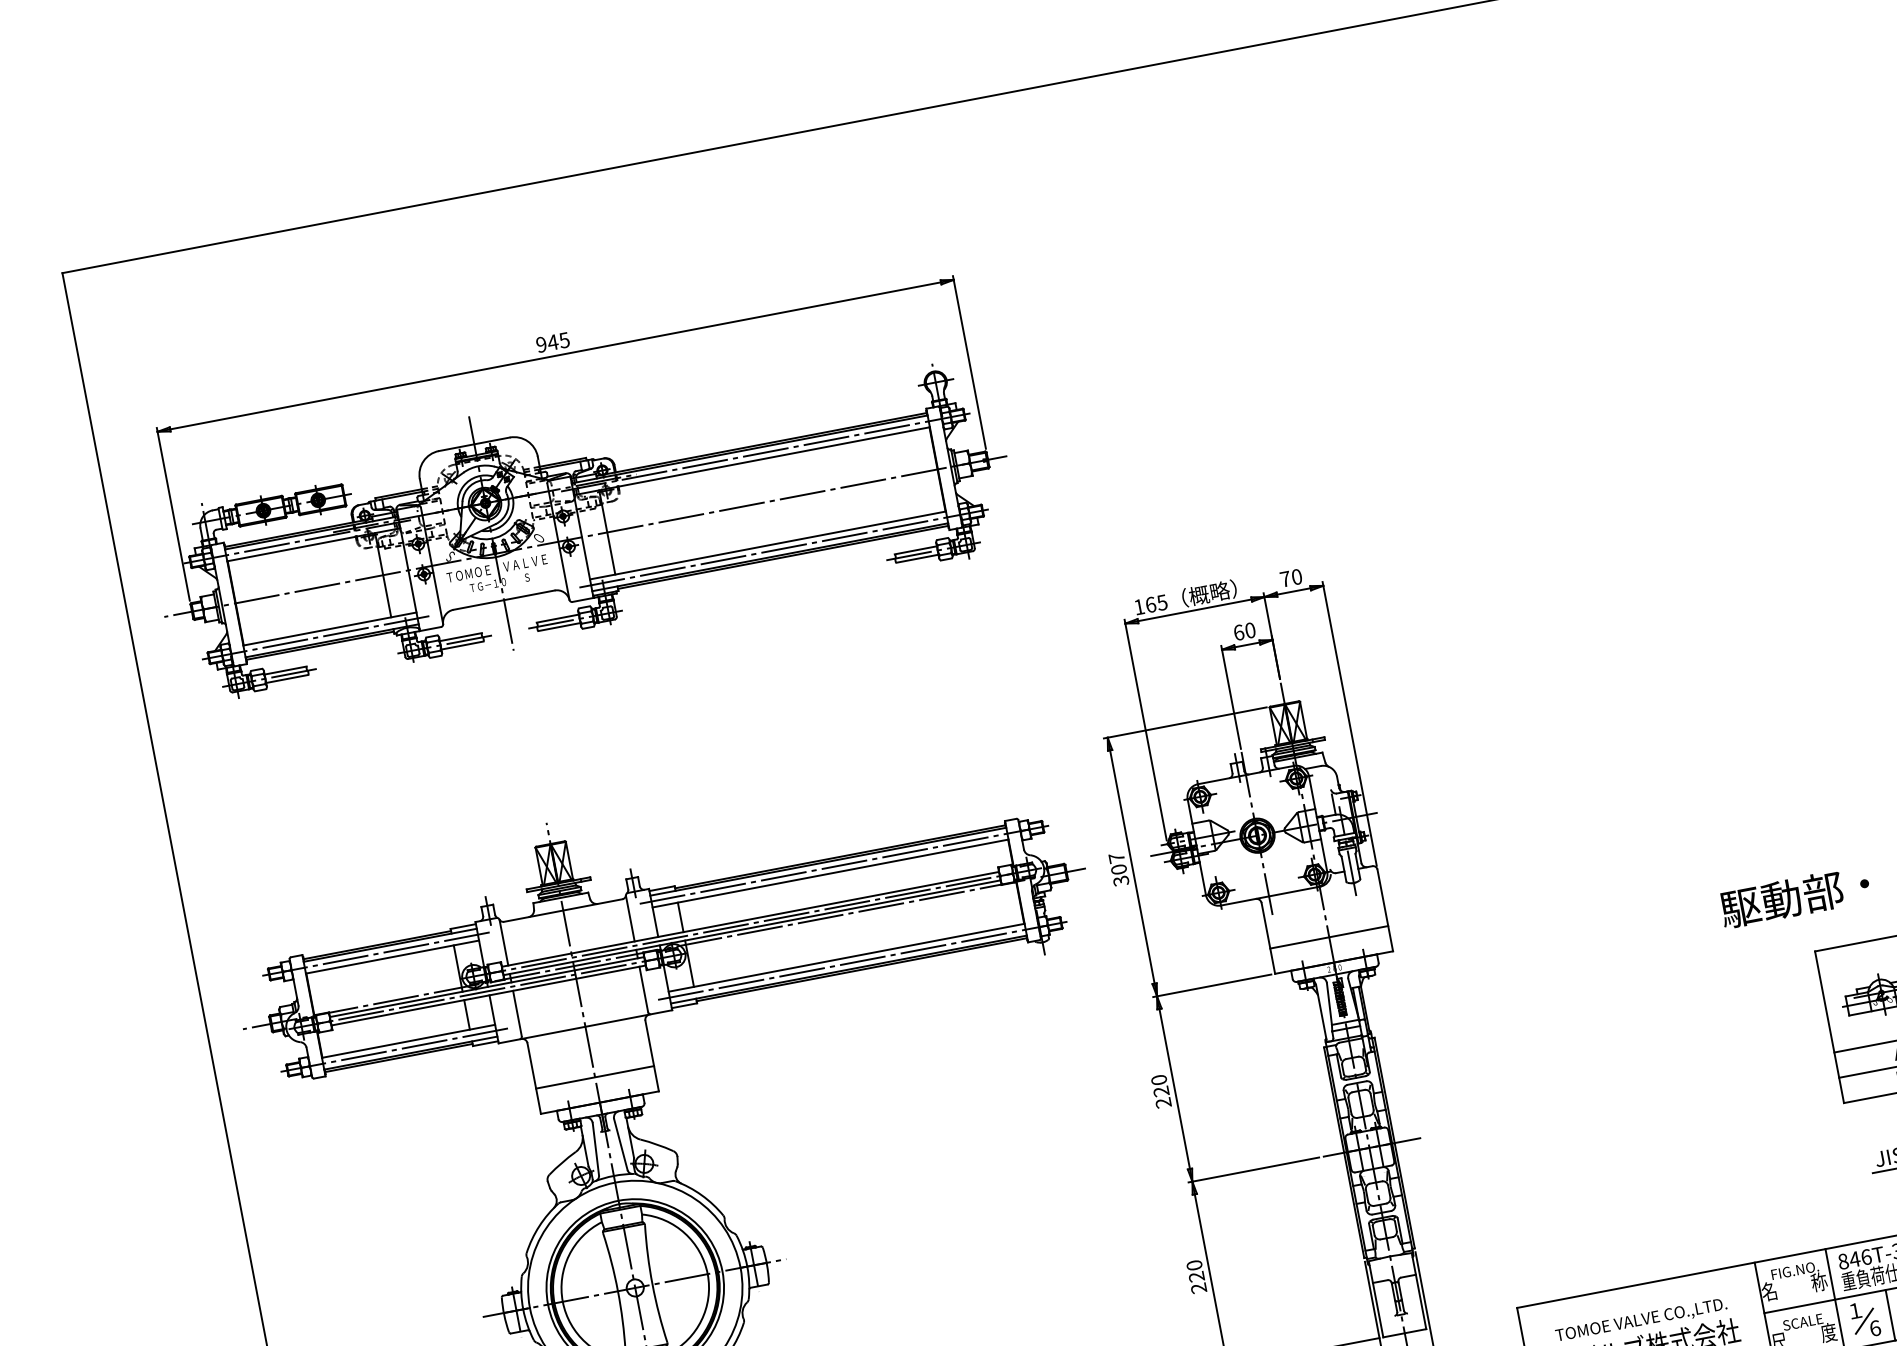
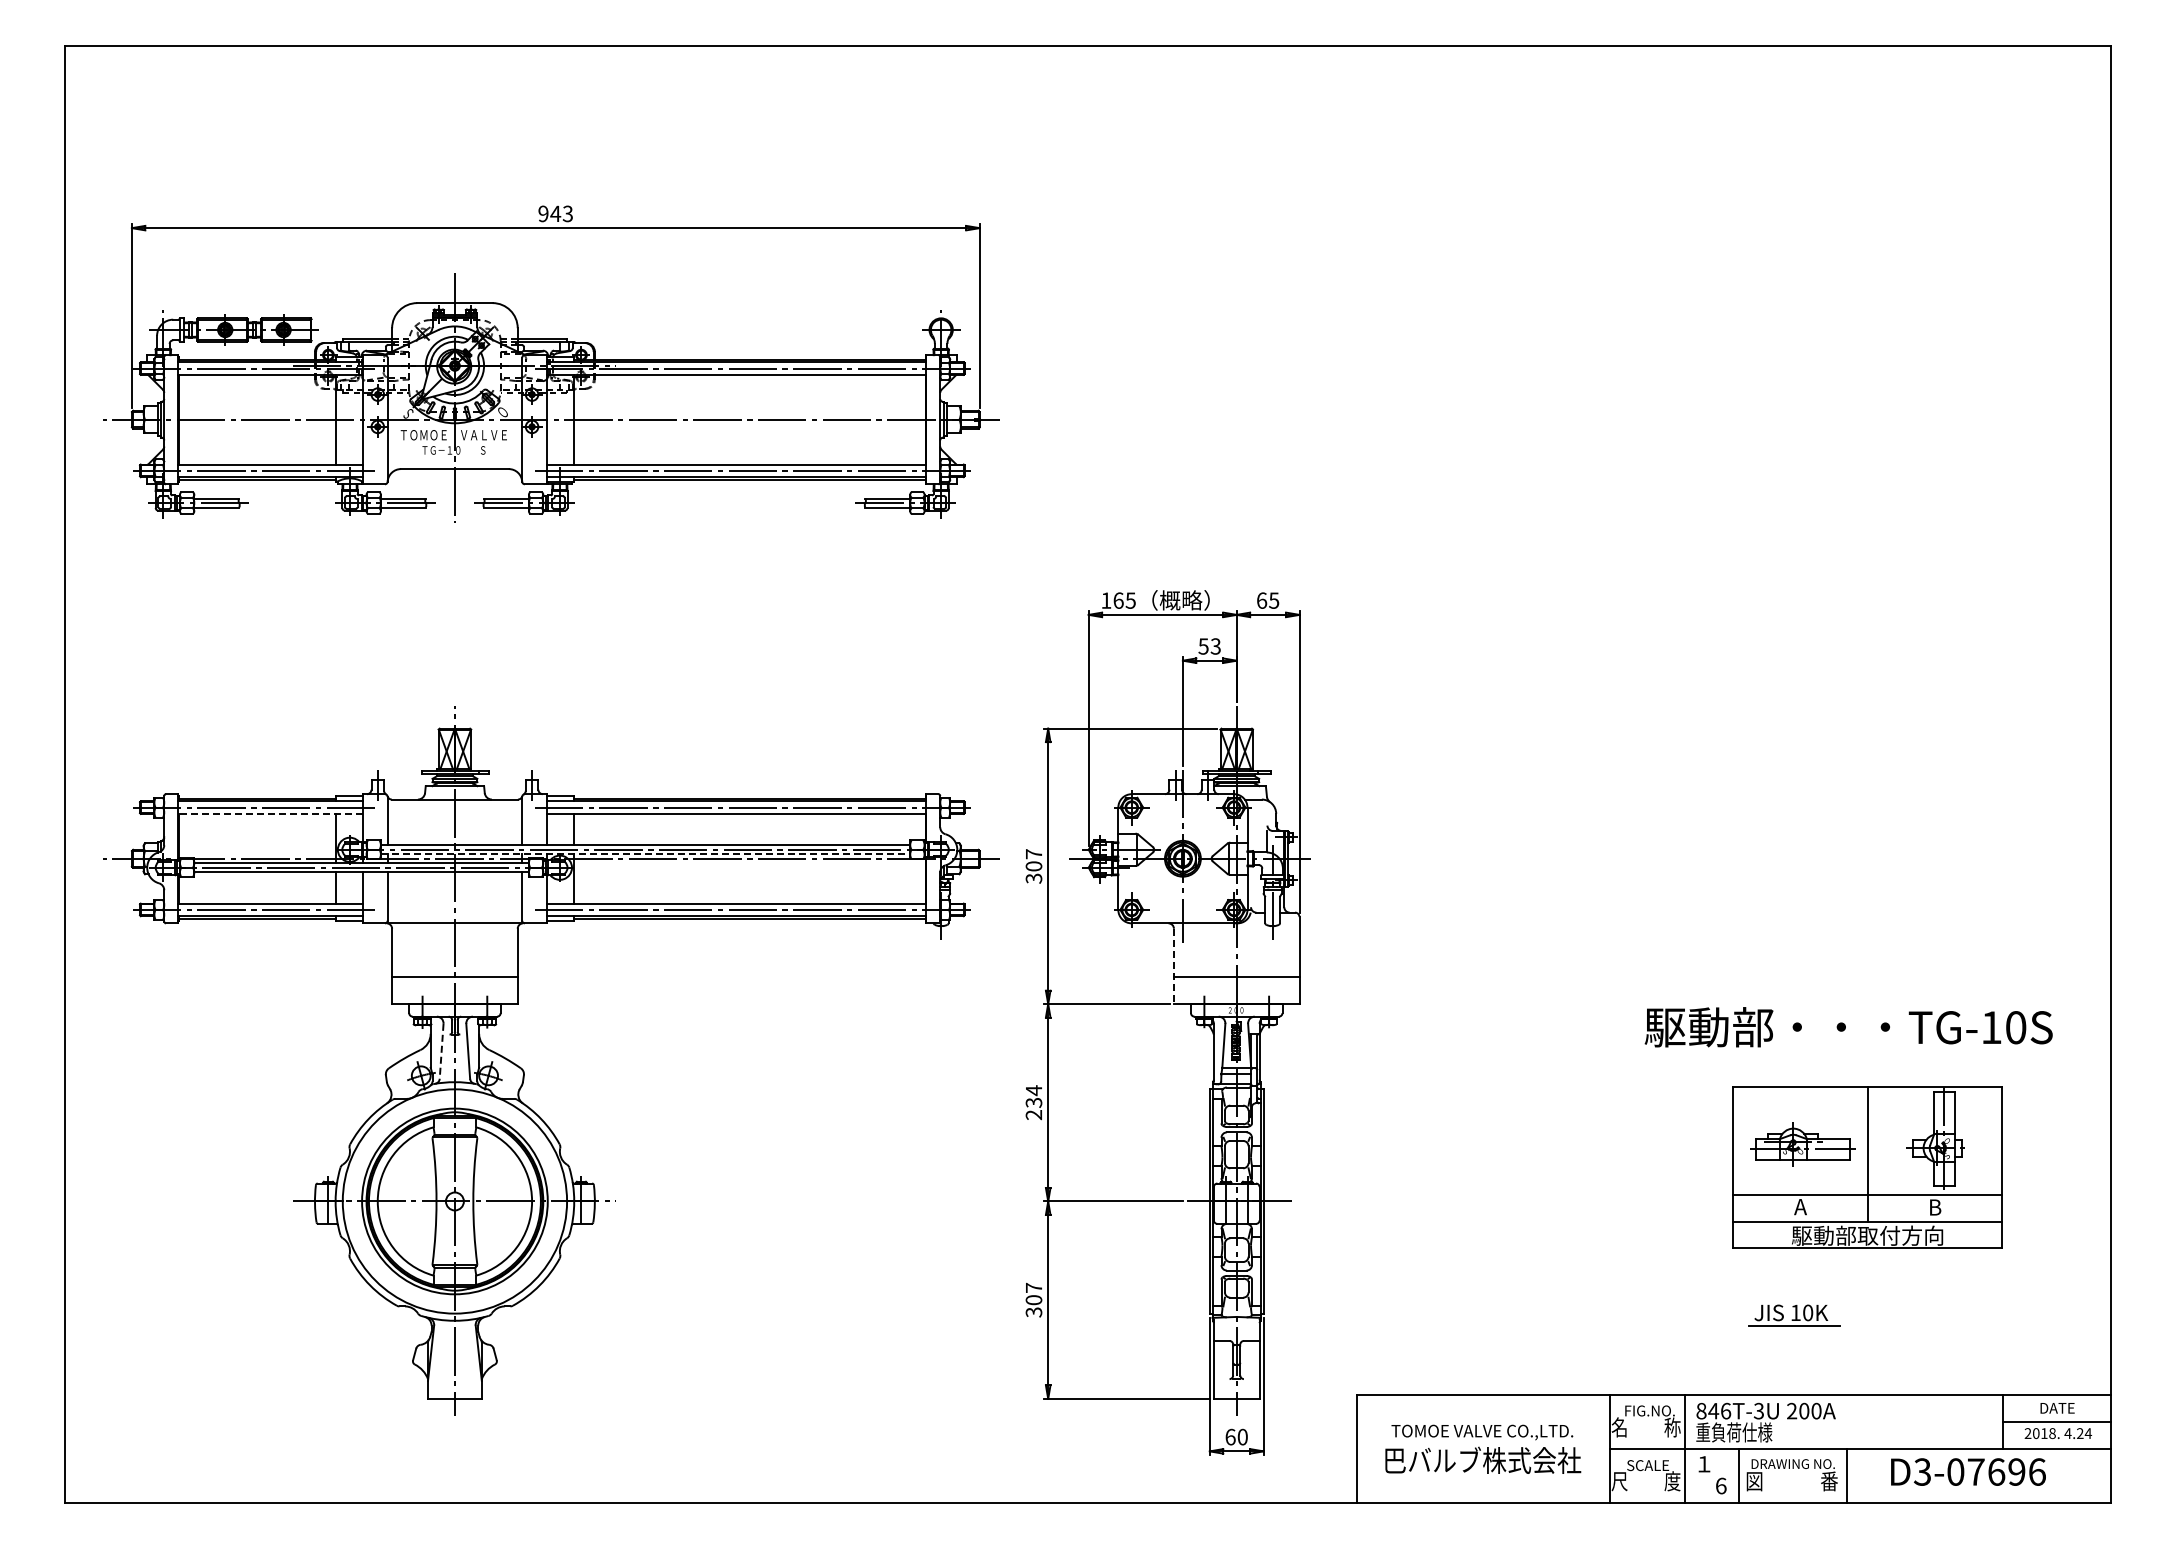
text: (563, 340) -> (567, 213), 945 -> 943
text: (1291, 577) -> (1268, 600), 70 -> 65
text: (1244, 631) -> (1209, 646), 60 -> 53
line: (752, 927) -> (645, 854), solid -> dashed
line: (1267, 938) -> (1173, 966), solid -> dashed
line: (391, 956) -> (269, 813), solid -> dashed
text: (1159, 1085) -> (1033, 1096), 220 -> 234
line: (595, 1149) -> (441, 1051), solid -> dashed
text: (1196, 1276) -> (1033, 1299), 220 -> 307
line: (1864, 1321) -> (1711, 1476), removed

